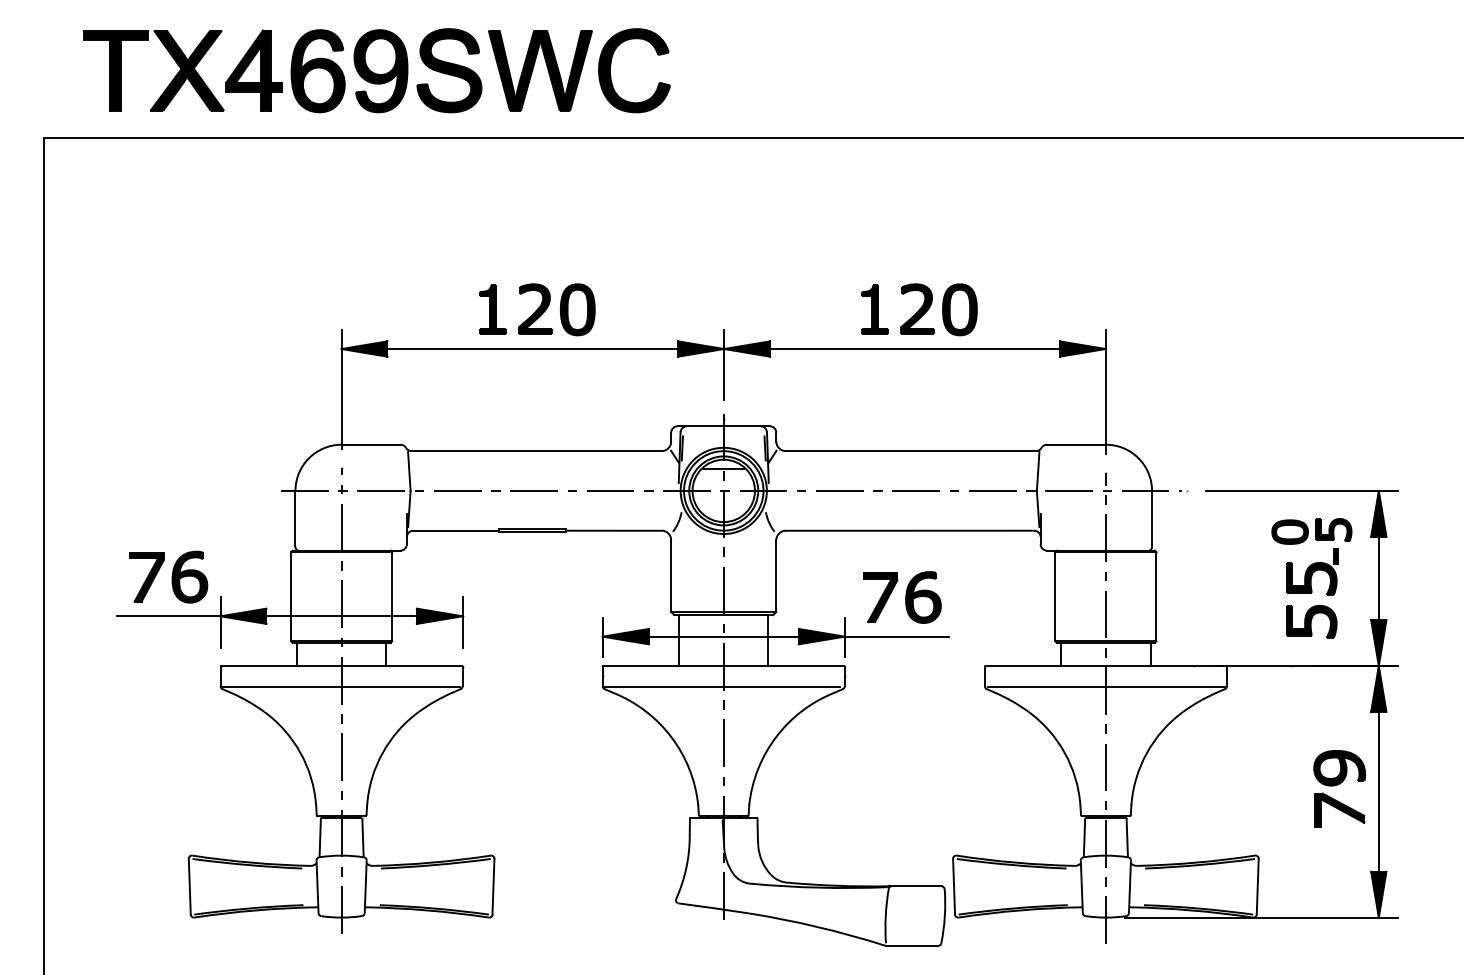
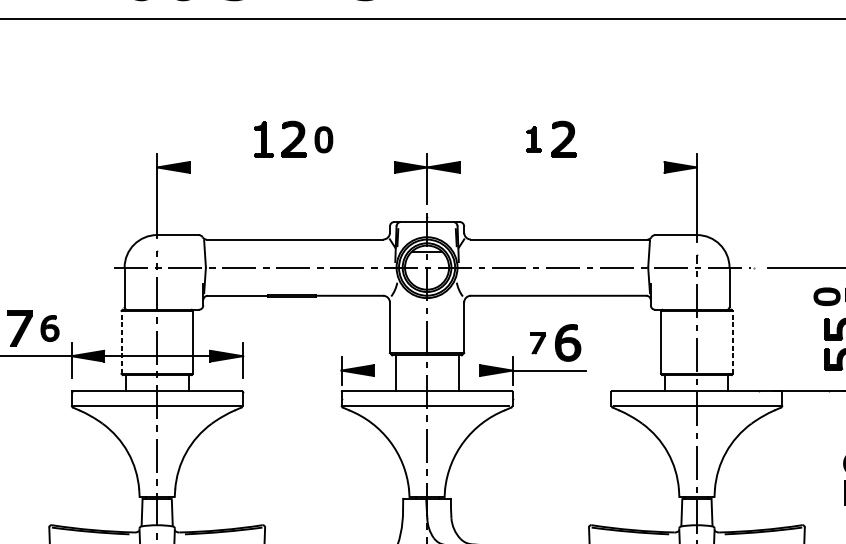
part: (577, 309) -> (323, 139), size x0.7
part: (874, 309) -> (533, 139), size x0.7
part: (959, 309) -> (593, 139), removed
line: (532, 349) -> (291, 167), removed
line: (915, 349) -> (562, 167), removed
part: (189, 576) -> (49, 328), size x0.7
line: (291, 596) -> (121, 342), solid -> dashed
line: (1156, 596) -> (732, 342), solid -> dashed
part: (880, 597) -> (537, 342), size x0.6
line: (723, 636) -> (426, 370), removed

